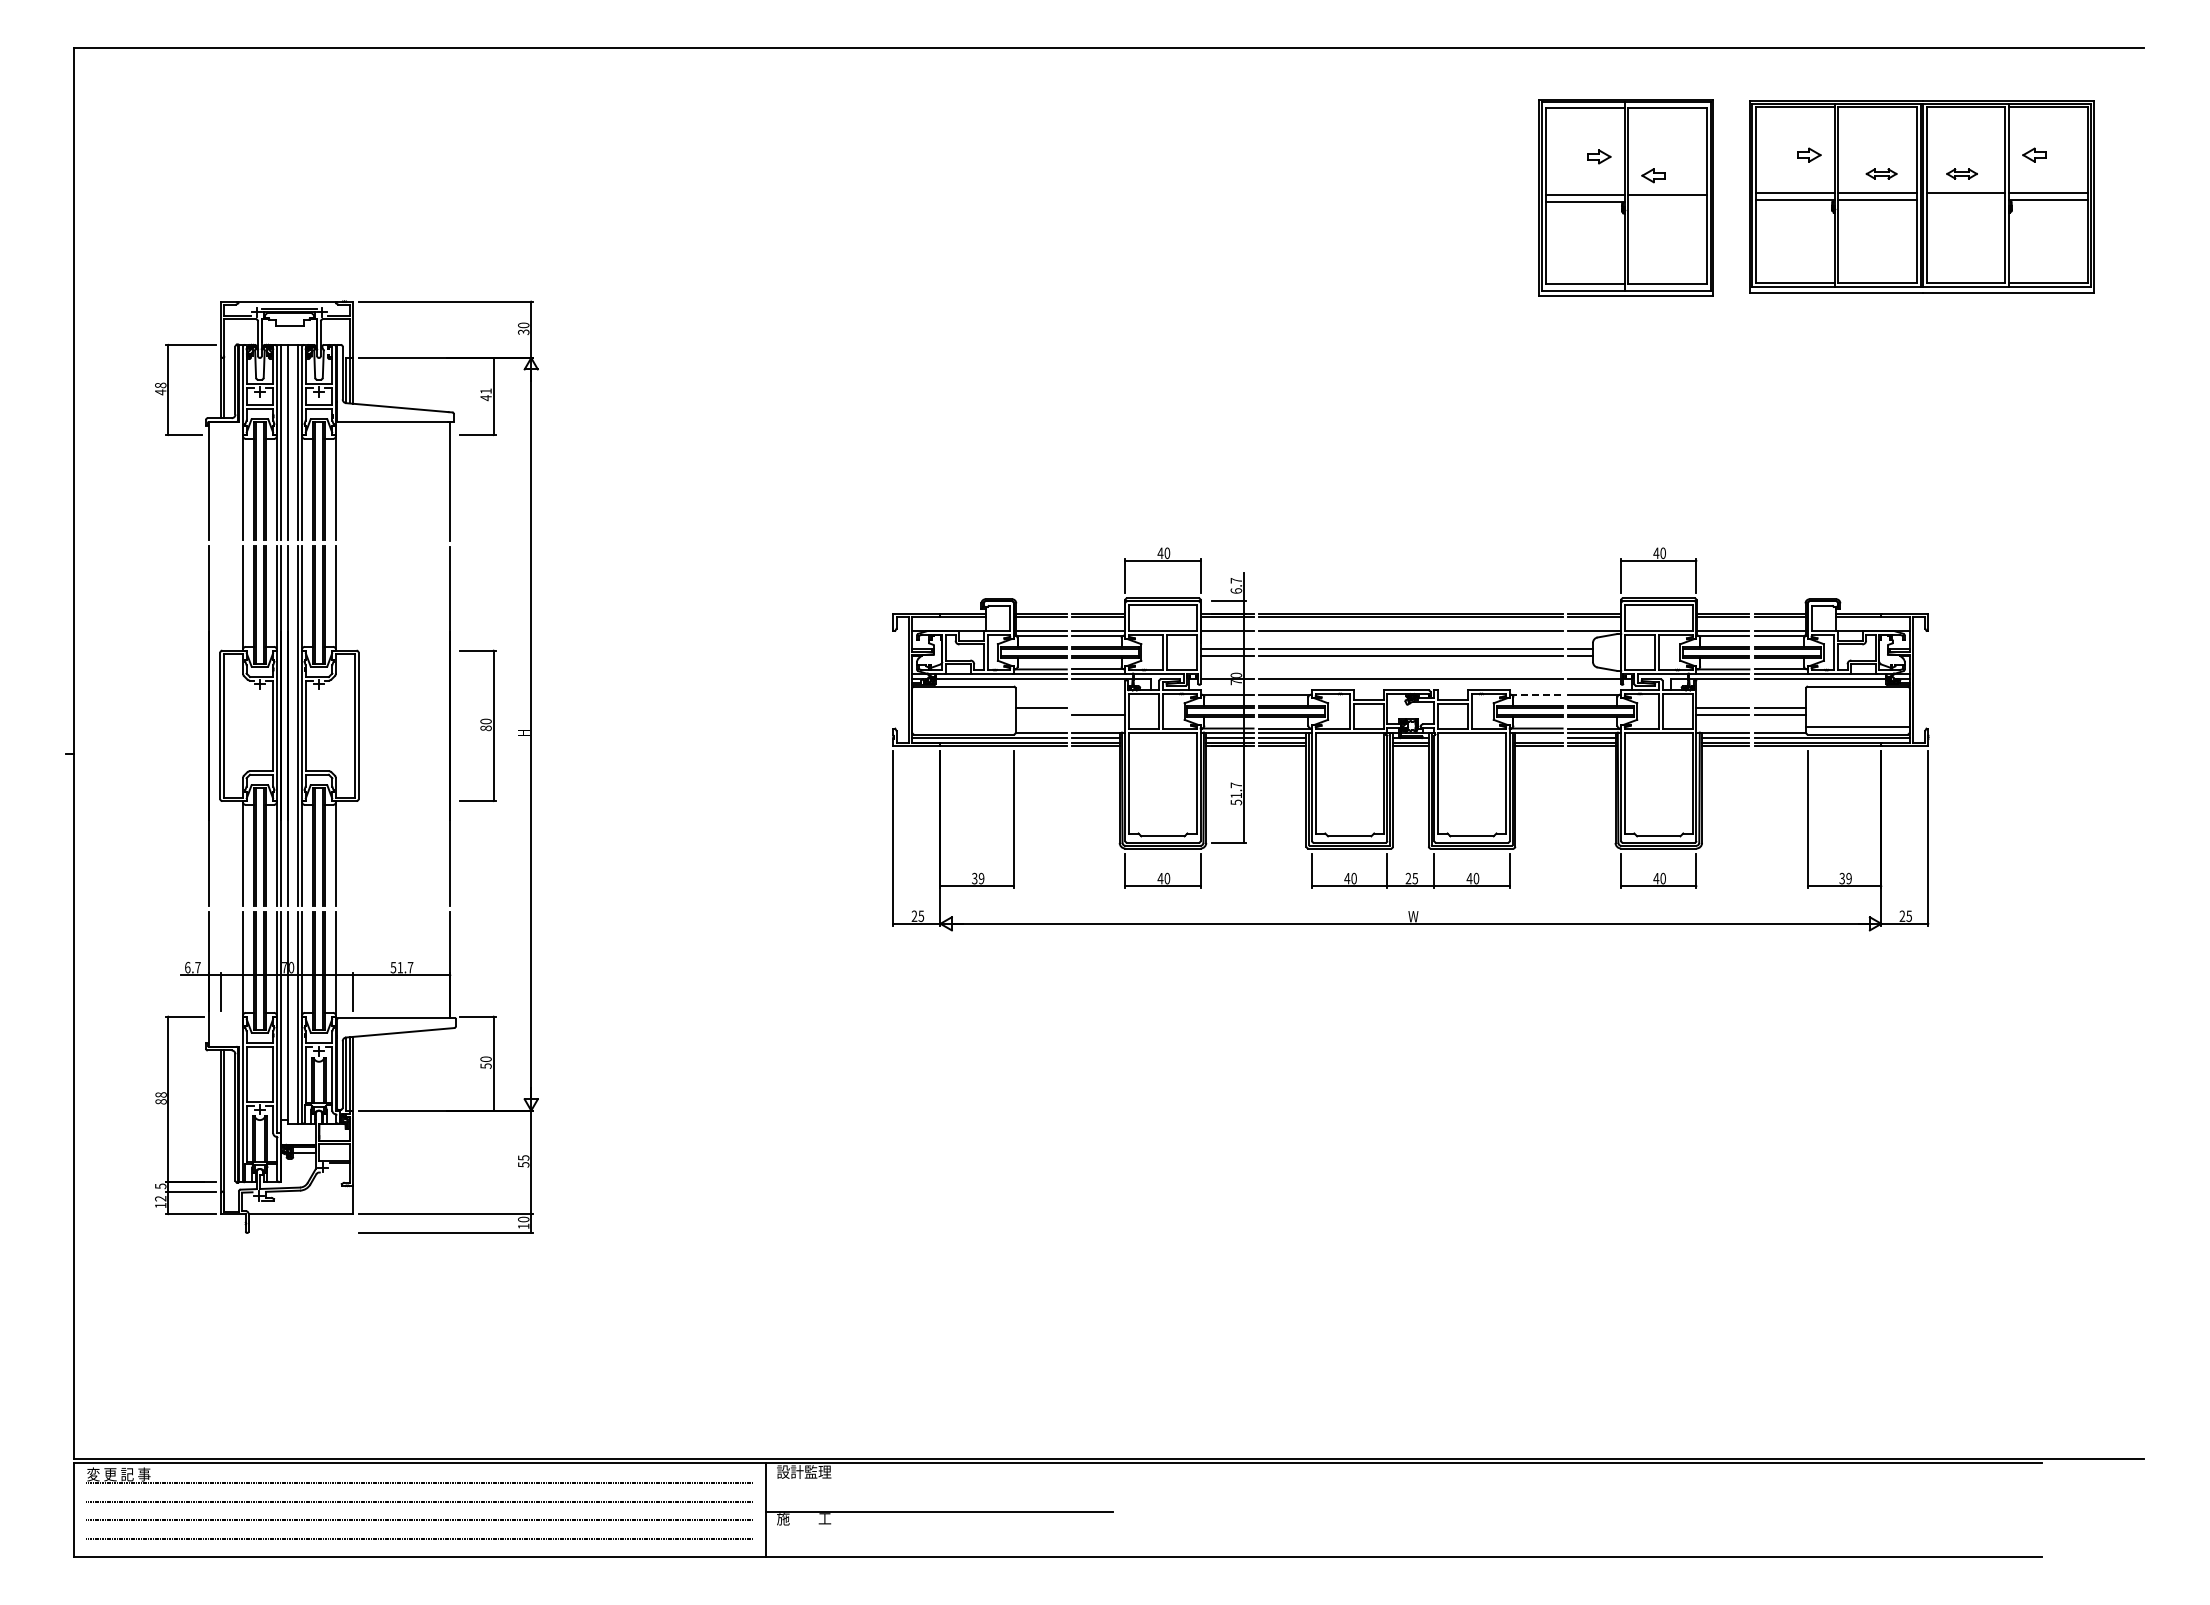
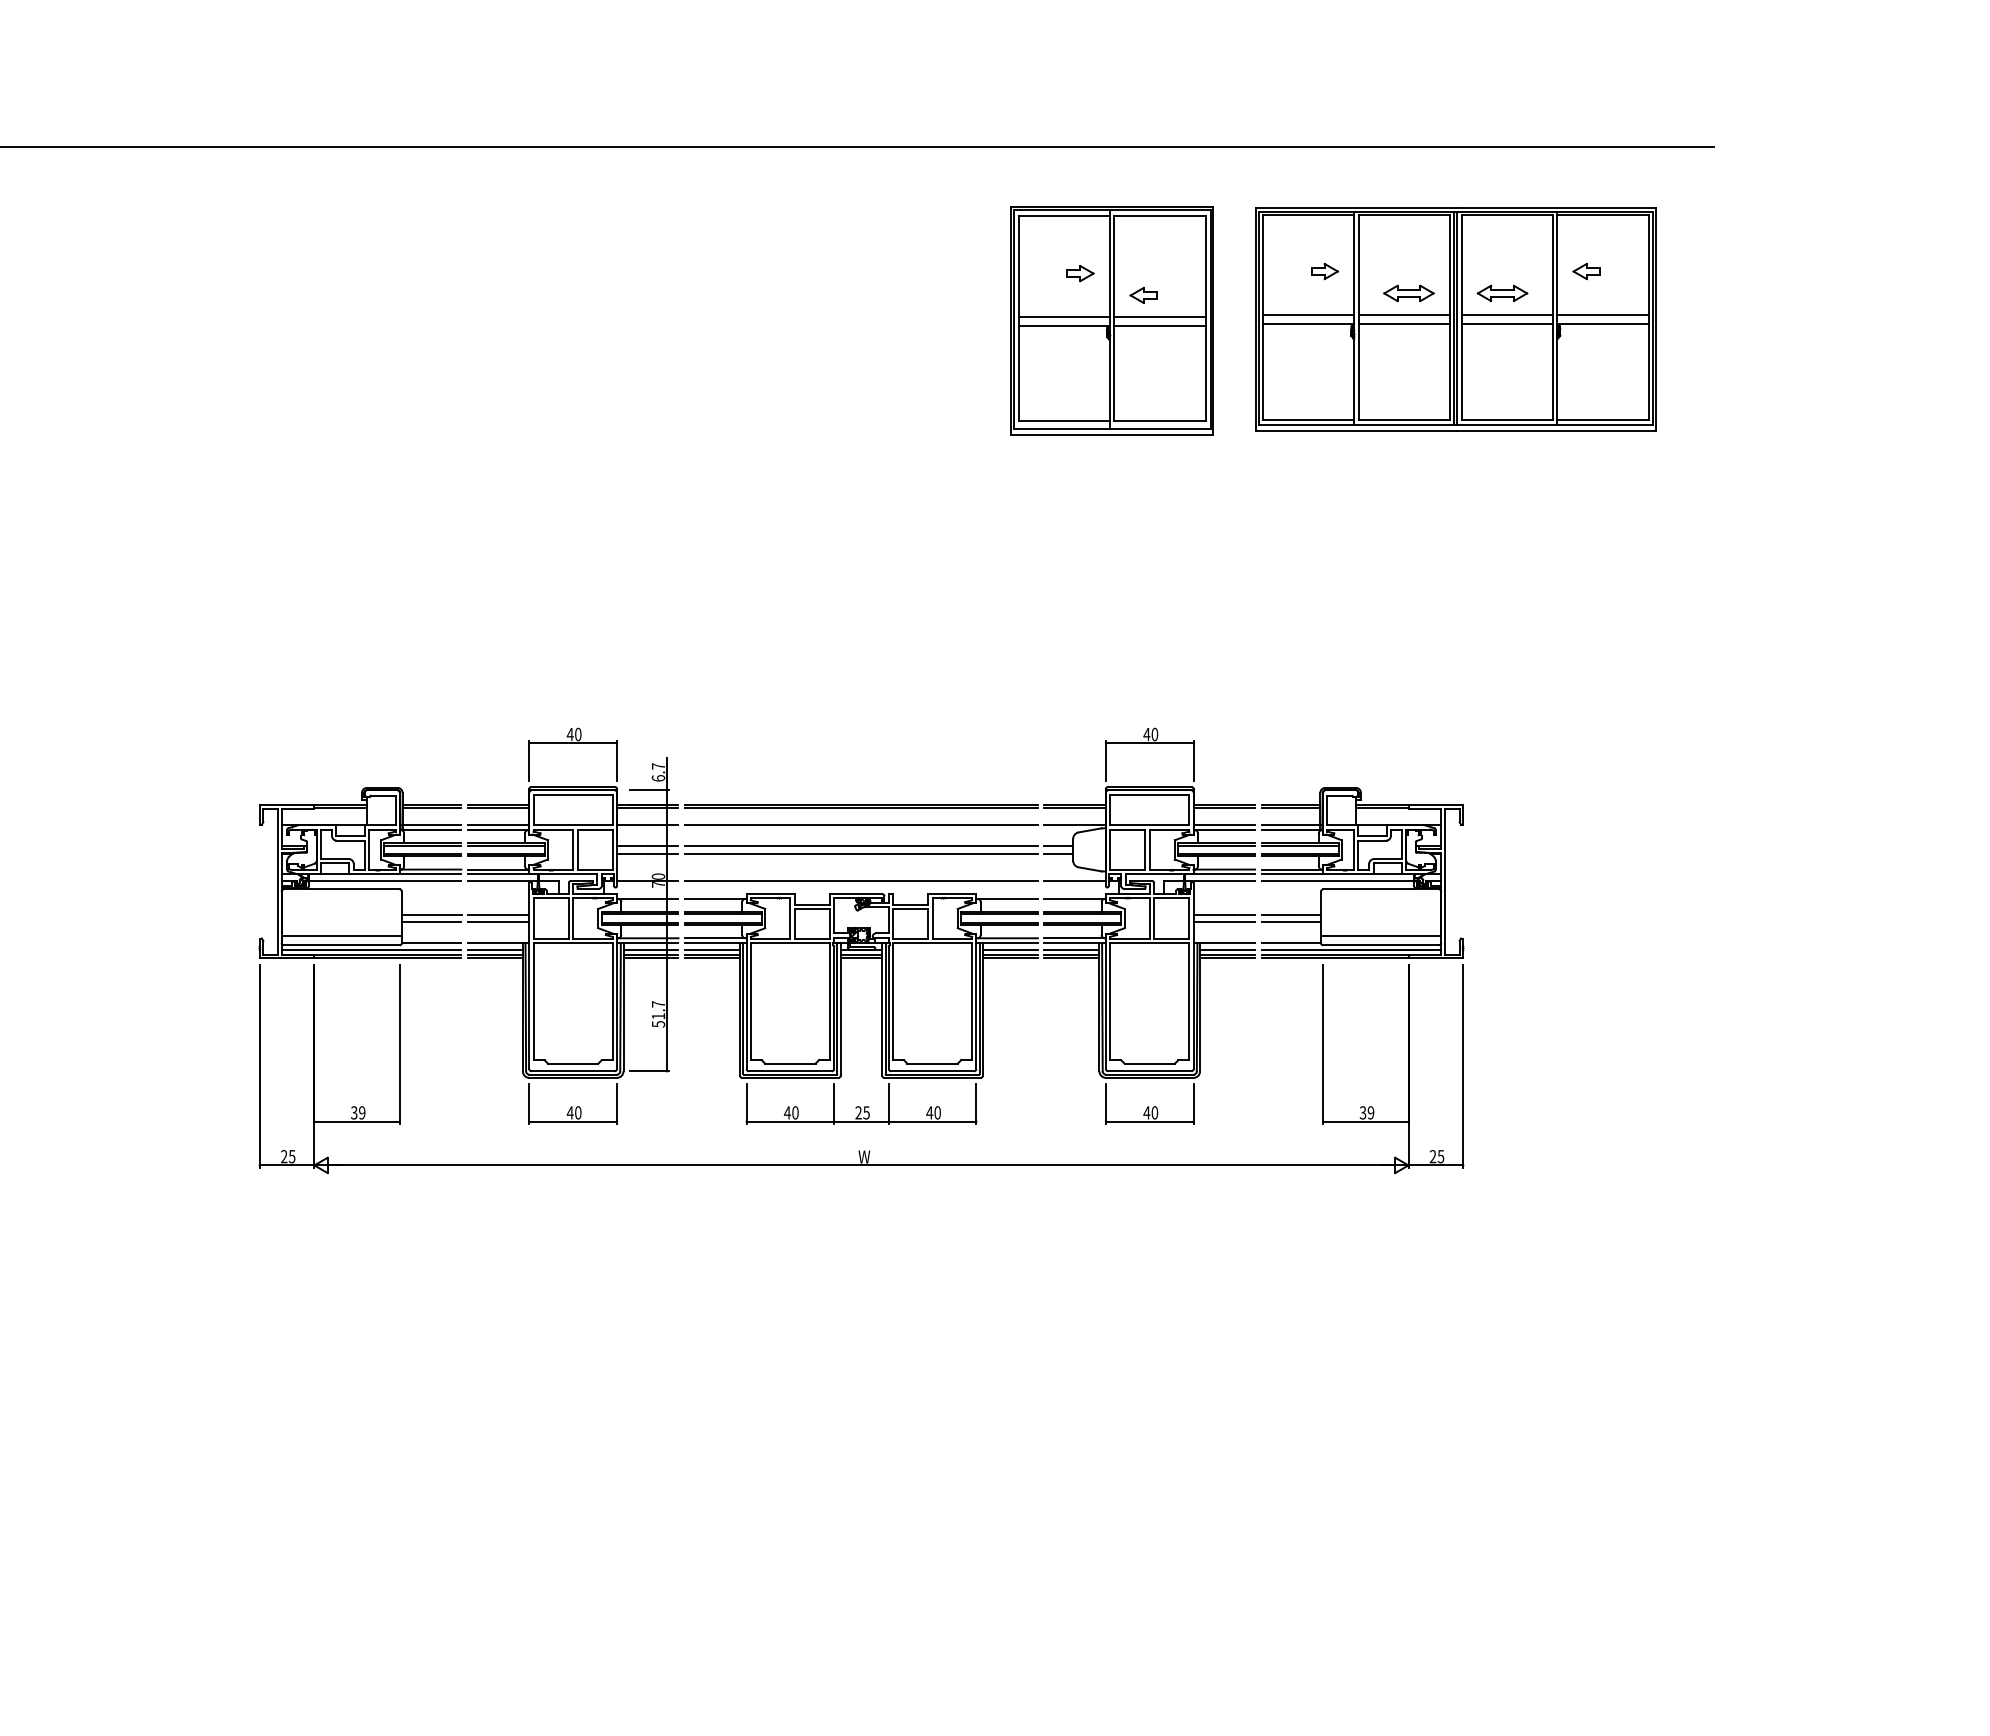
part: (1881, 173) -> (1408, 292), size x1.43
part: (1961, 173) -> (1501, 292), size x1.43
line: (1965, 200) -> (1506, 324), added
line: (1667, 202) -> (1159, 326), added
line: (1536, 694) -> (1007, 898), dashed -> solid
line: (1098, 708) -> (498, 915), added
line: (1040, 714) -> (430, 921), added
line: (963, 726) -> (341, 935), added
line: (1538, 738) -> (1009, 949), added

